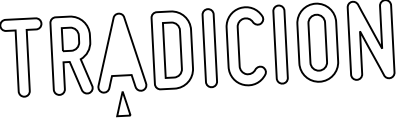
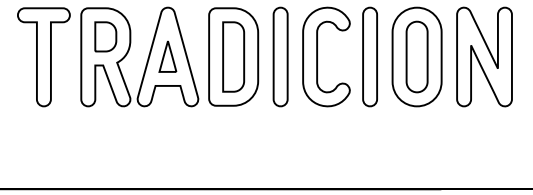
part: (122, 103) -> (167, 56), moved

